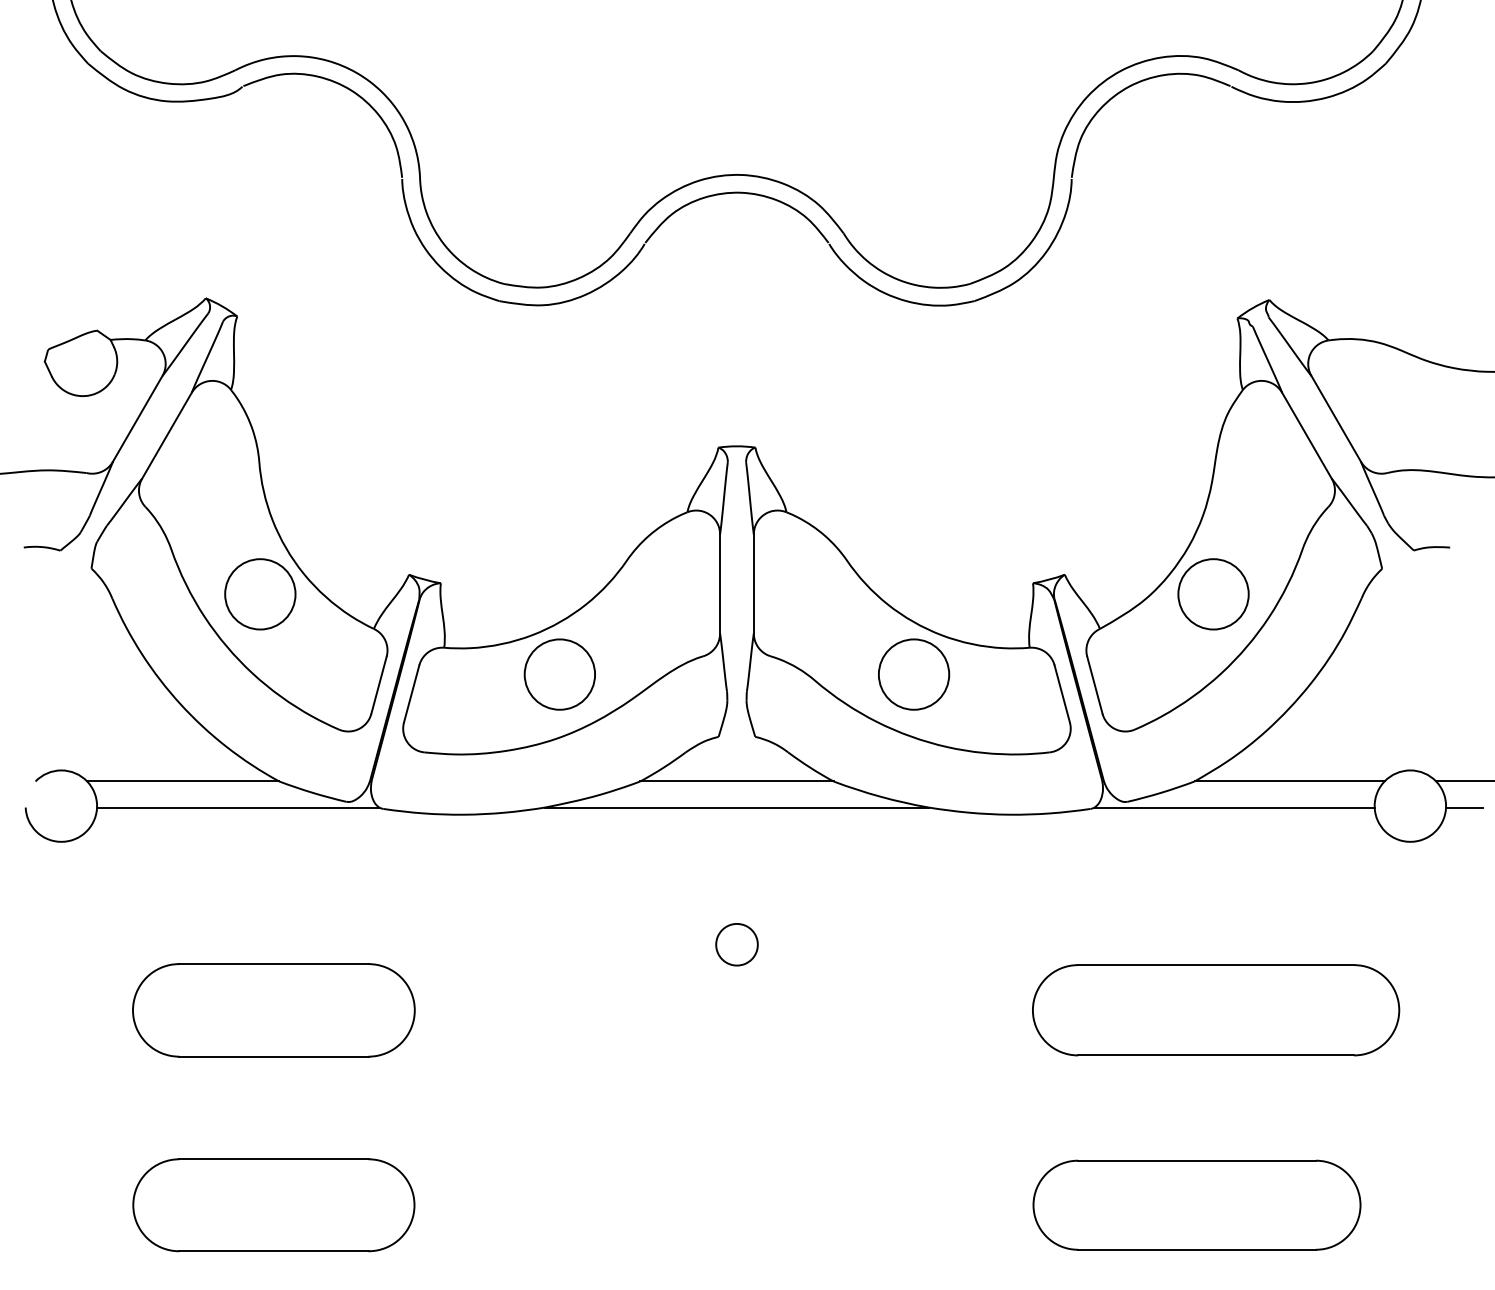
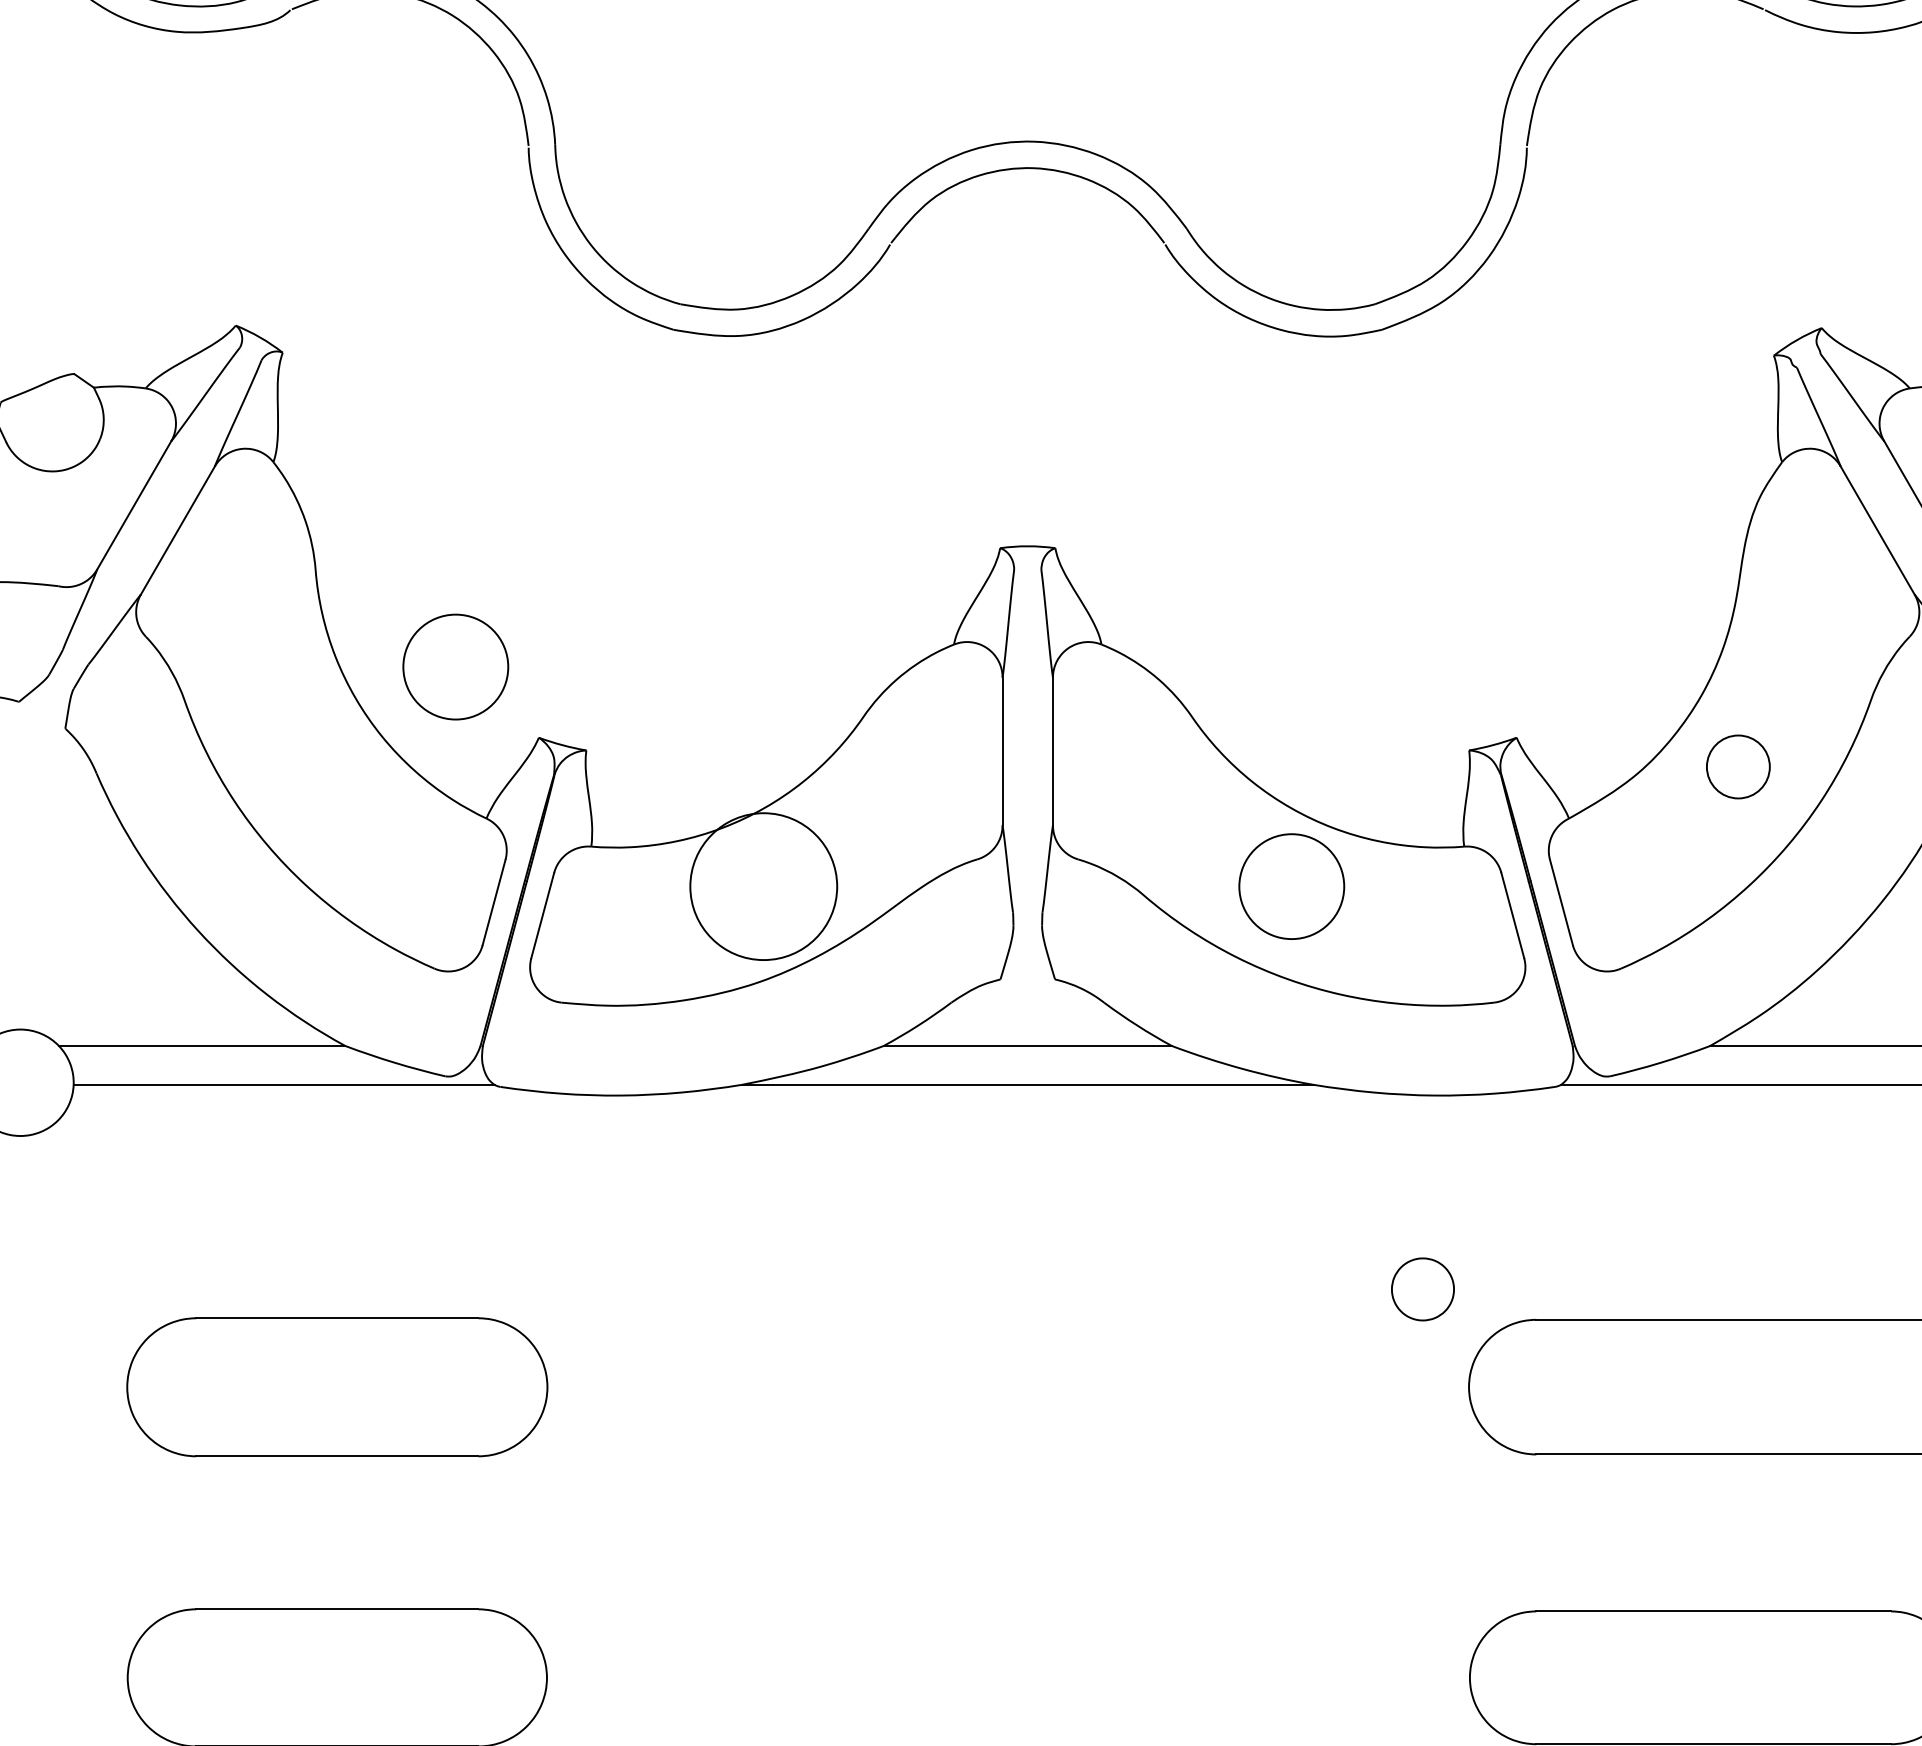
circle: (260, 594) -> (456, 667), moved
circle: (1213, 594) -> (1738, 767), size x0.6
circle: (559, 674) -> (763, 886), size x1.4
part: (736, 944) -> (1422, 1289), moved

